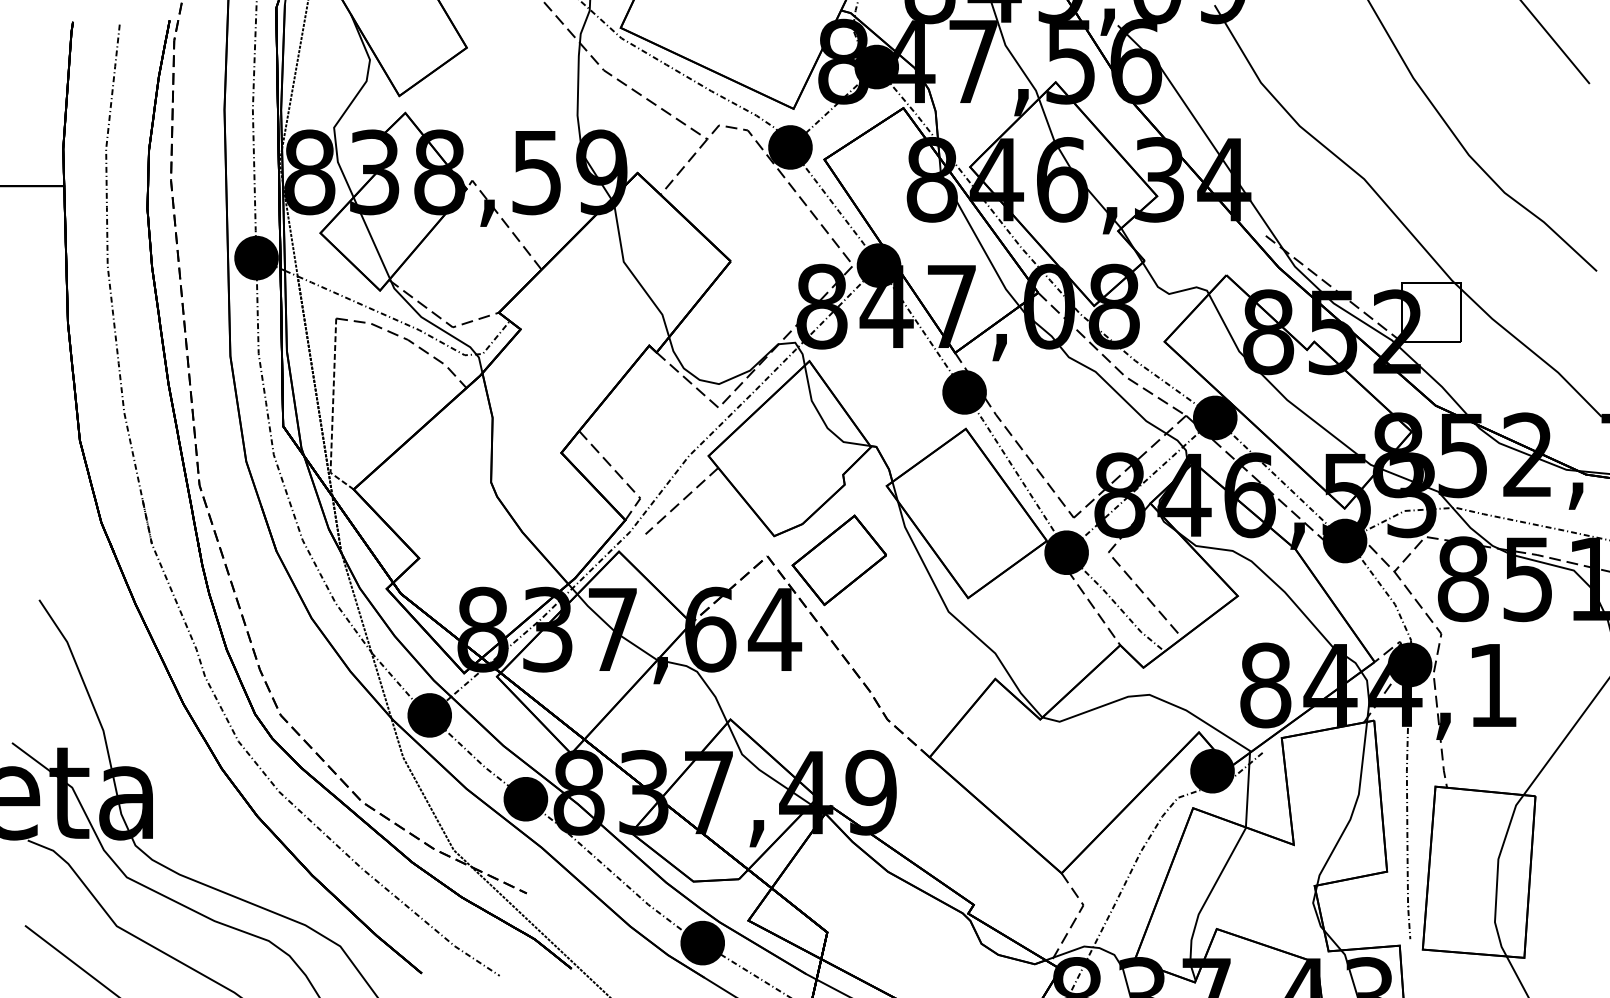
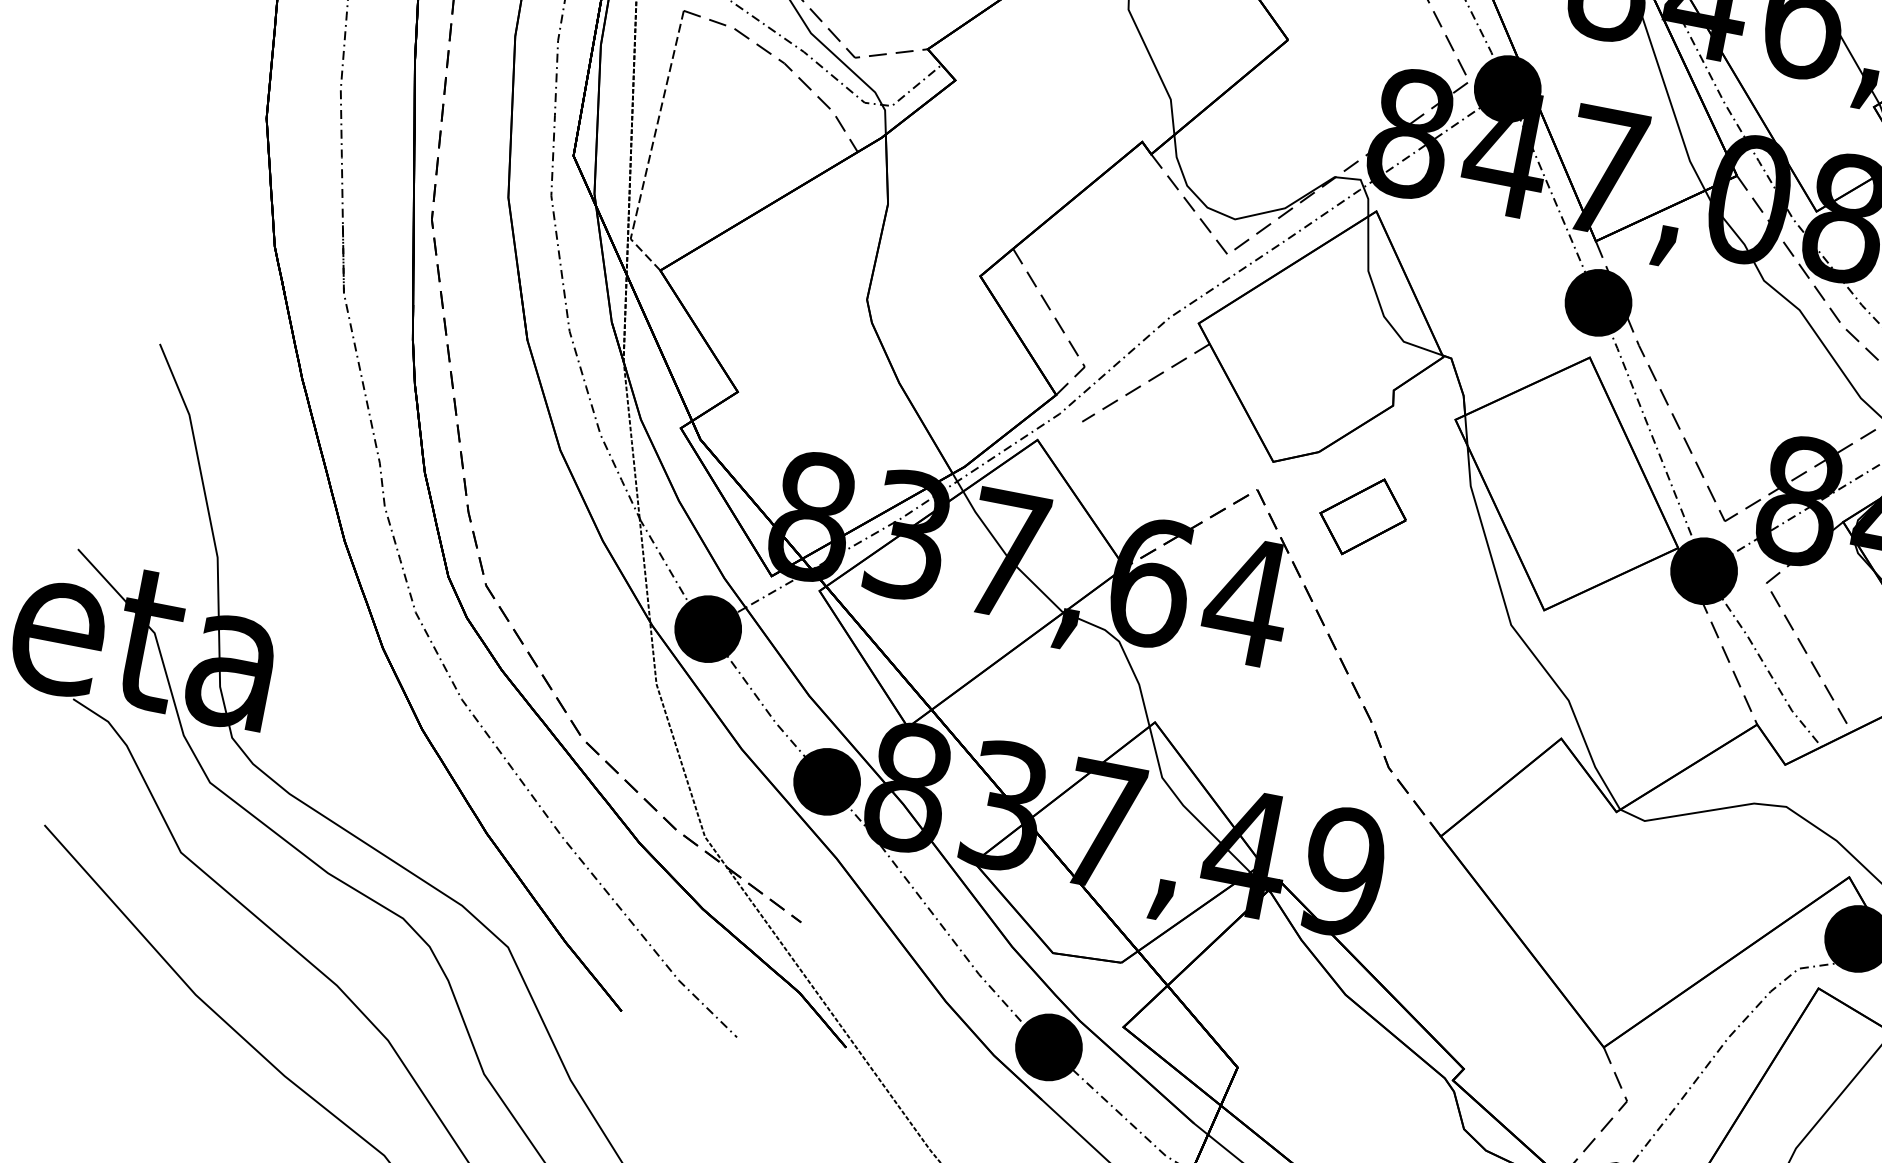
part: (838, 560) -> (1361, 516), size x0.6

